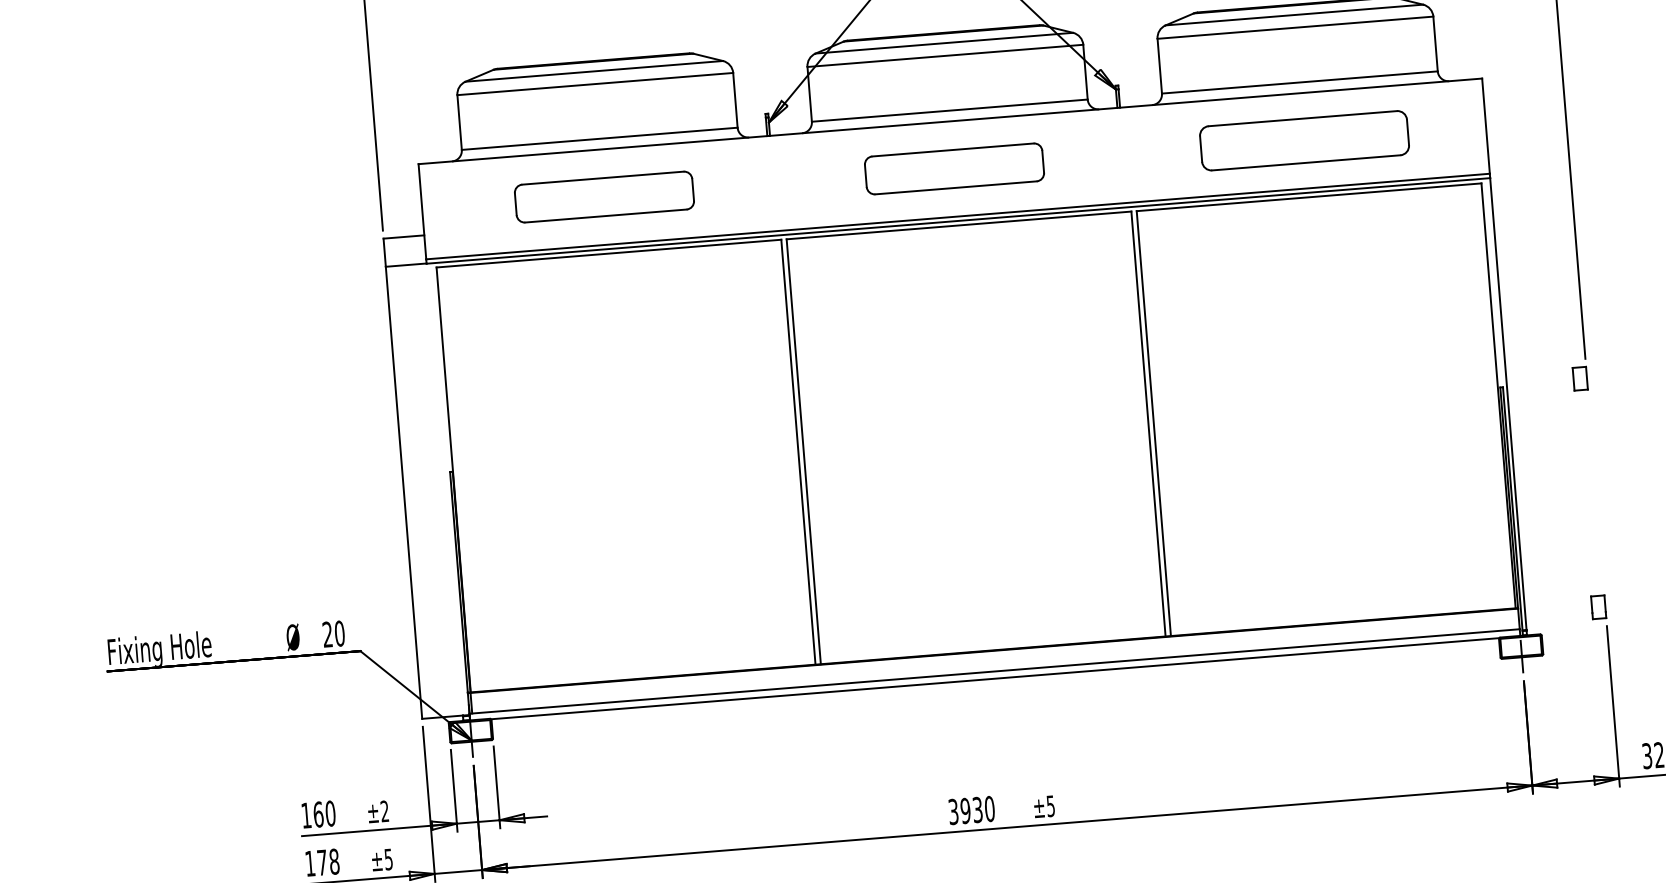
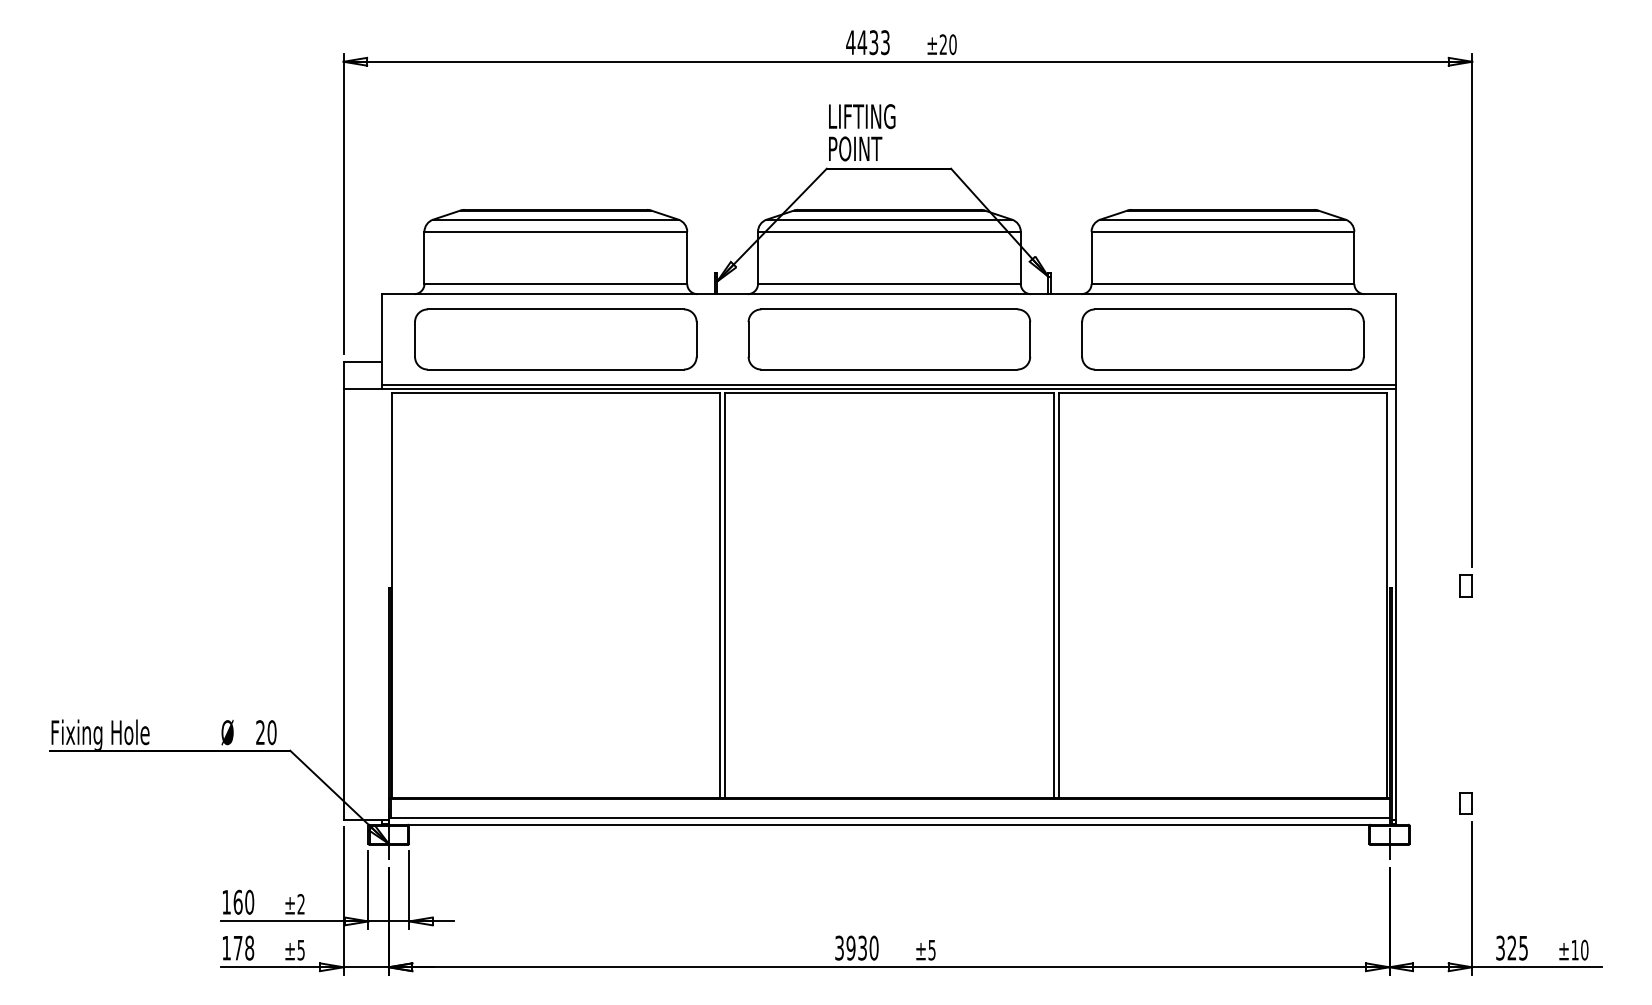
part: (1304, 140) -> (1222, 339), size x1.43
part: (954, 168) -> (889, 339), size x1.67
part: (604, 197) -> (555, 339), size x1.67

